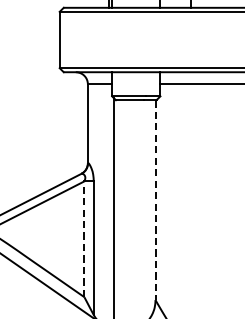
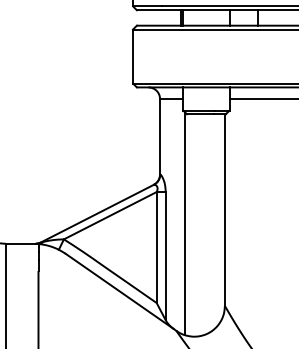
line: (155, 200) -> (224, 210), dashed -> solid
line: (84, 239) -> (156, 247), dashed -> solid

